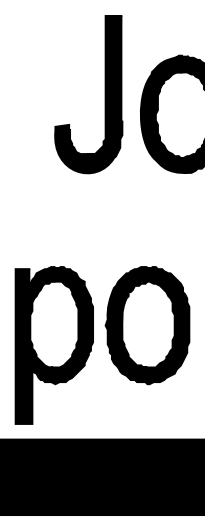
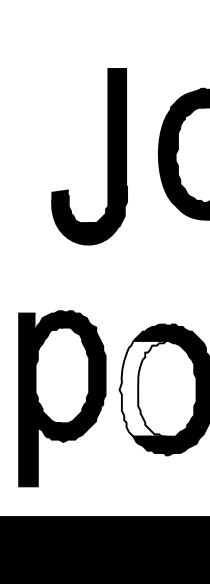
part: (104, 94) -> (107, 156), moved
fill: (126, 324) -> (142, 388), removed
part: (53, 345) -> (61, 398), moved

